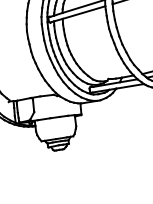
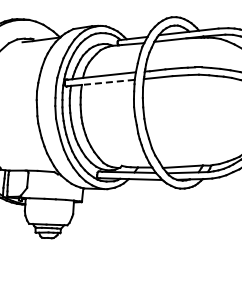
line: (84, 12) -> (108, 82), solid -> dashed

